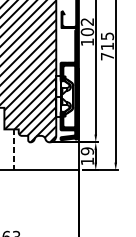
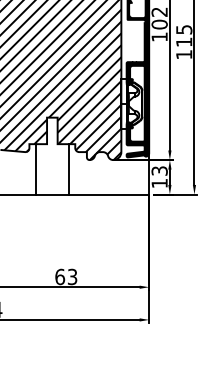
text: (107, 56) -> (184, 54), 715 -> 115
line: (14, 150) -> (69, 169), dashed -> solid
text: (87, 150) -> (159, 170), 19 -> 13

